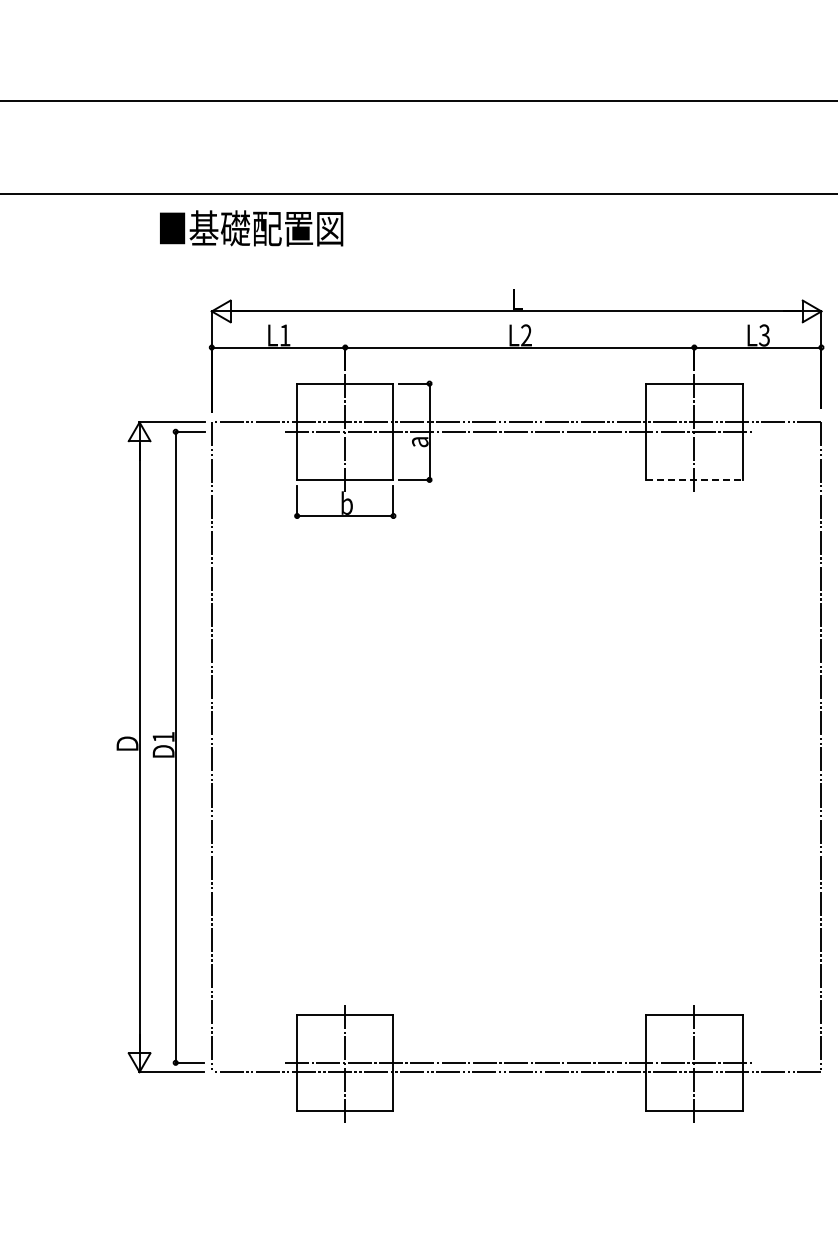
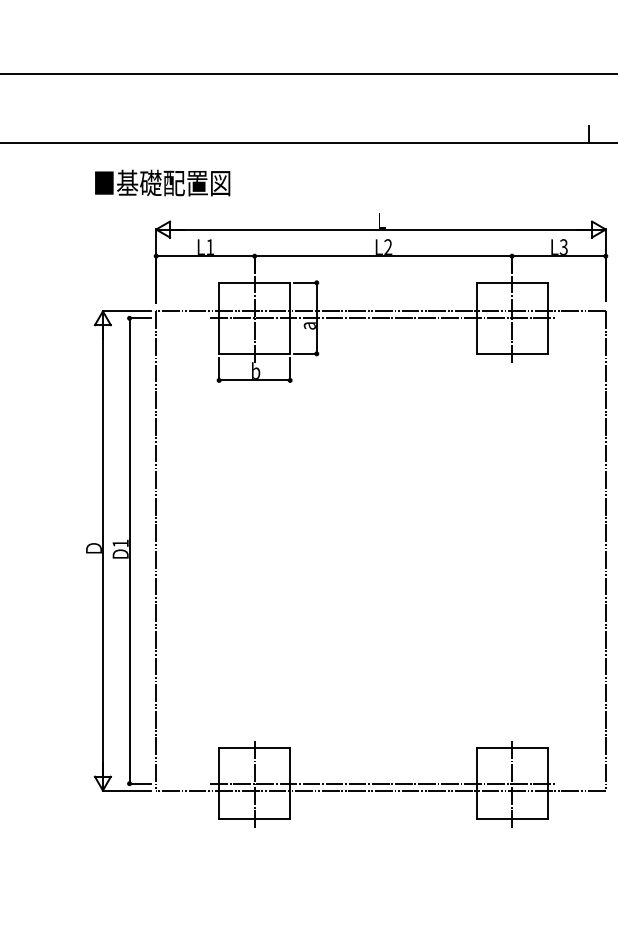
line: (798, 182) -> (588, 134), added
text: (251, 228) -> (162, 183), moved
line: (694, 479) -> (512, 353), dashed -> solid

